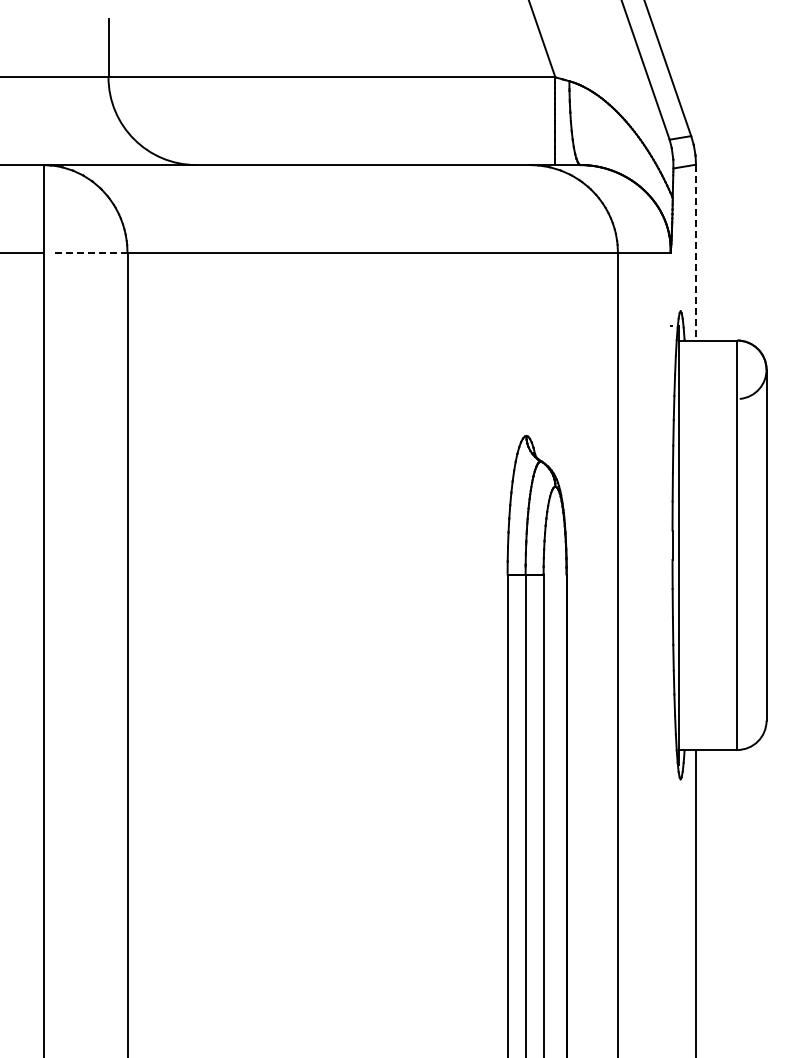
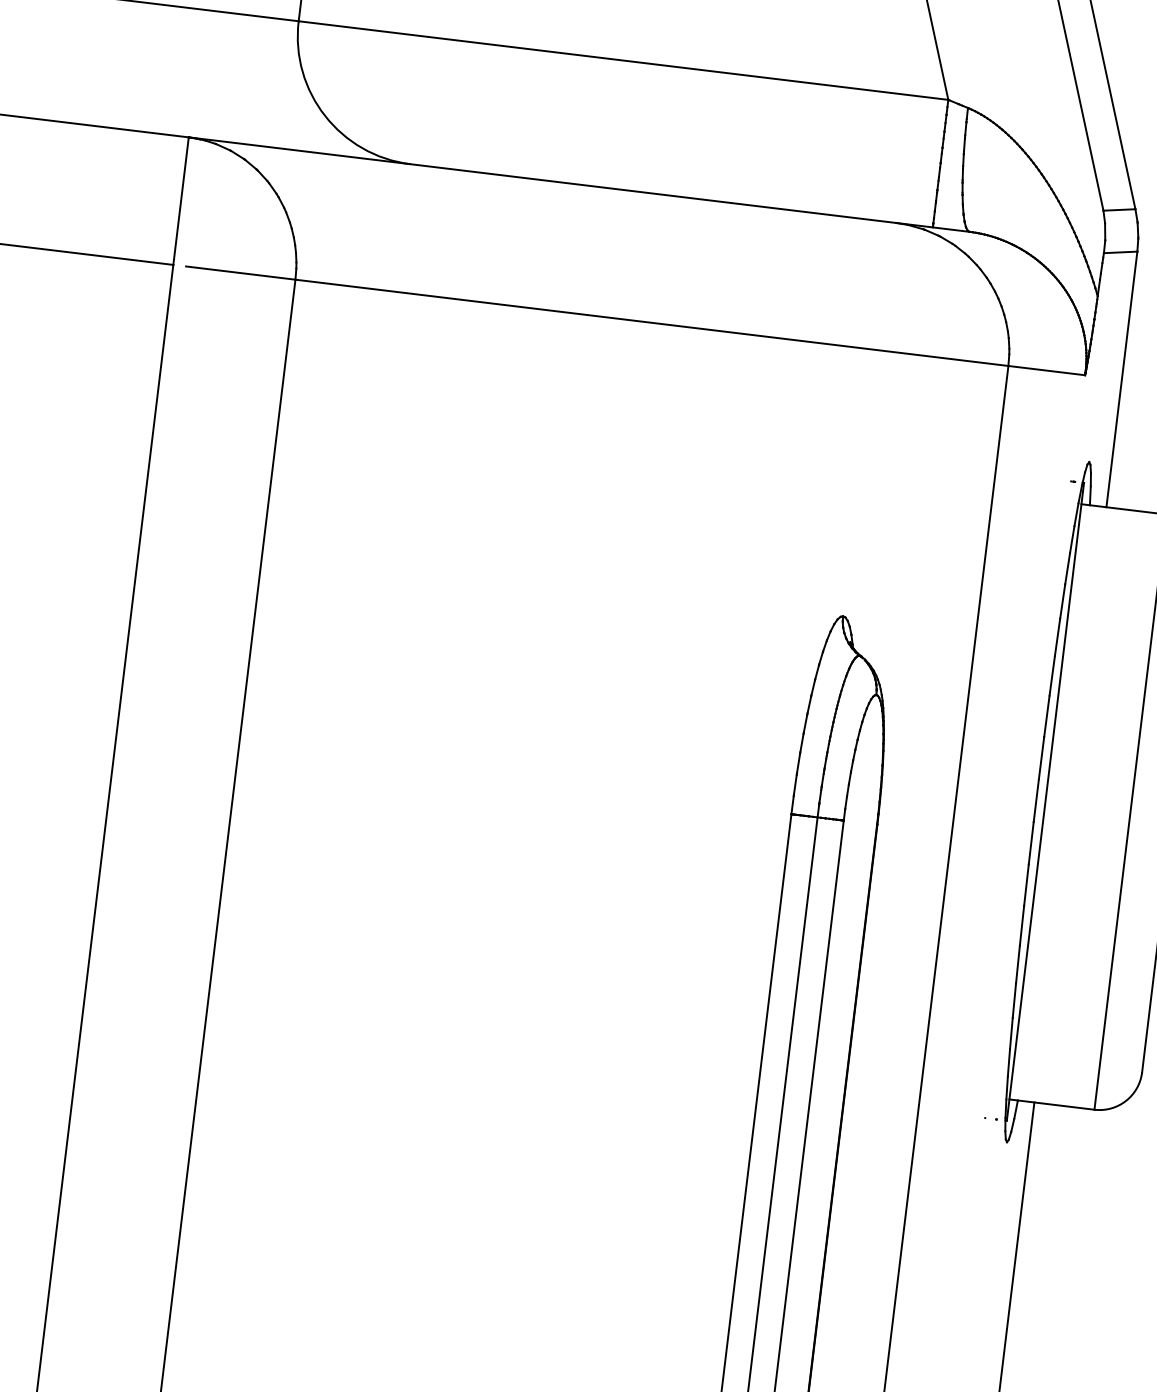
line: (89, 252) -> (240, 272), dashed -> solid
line: (696, 252) -> (1122, 379), dashed -> solid

